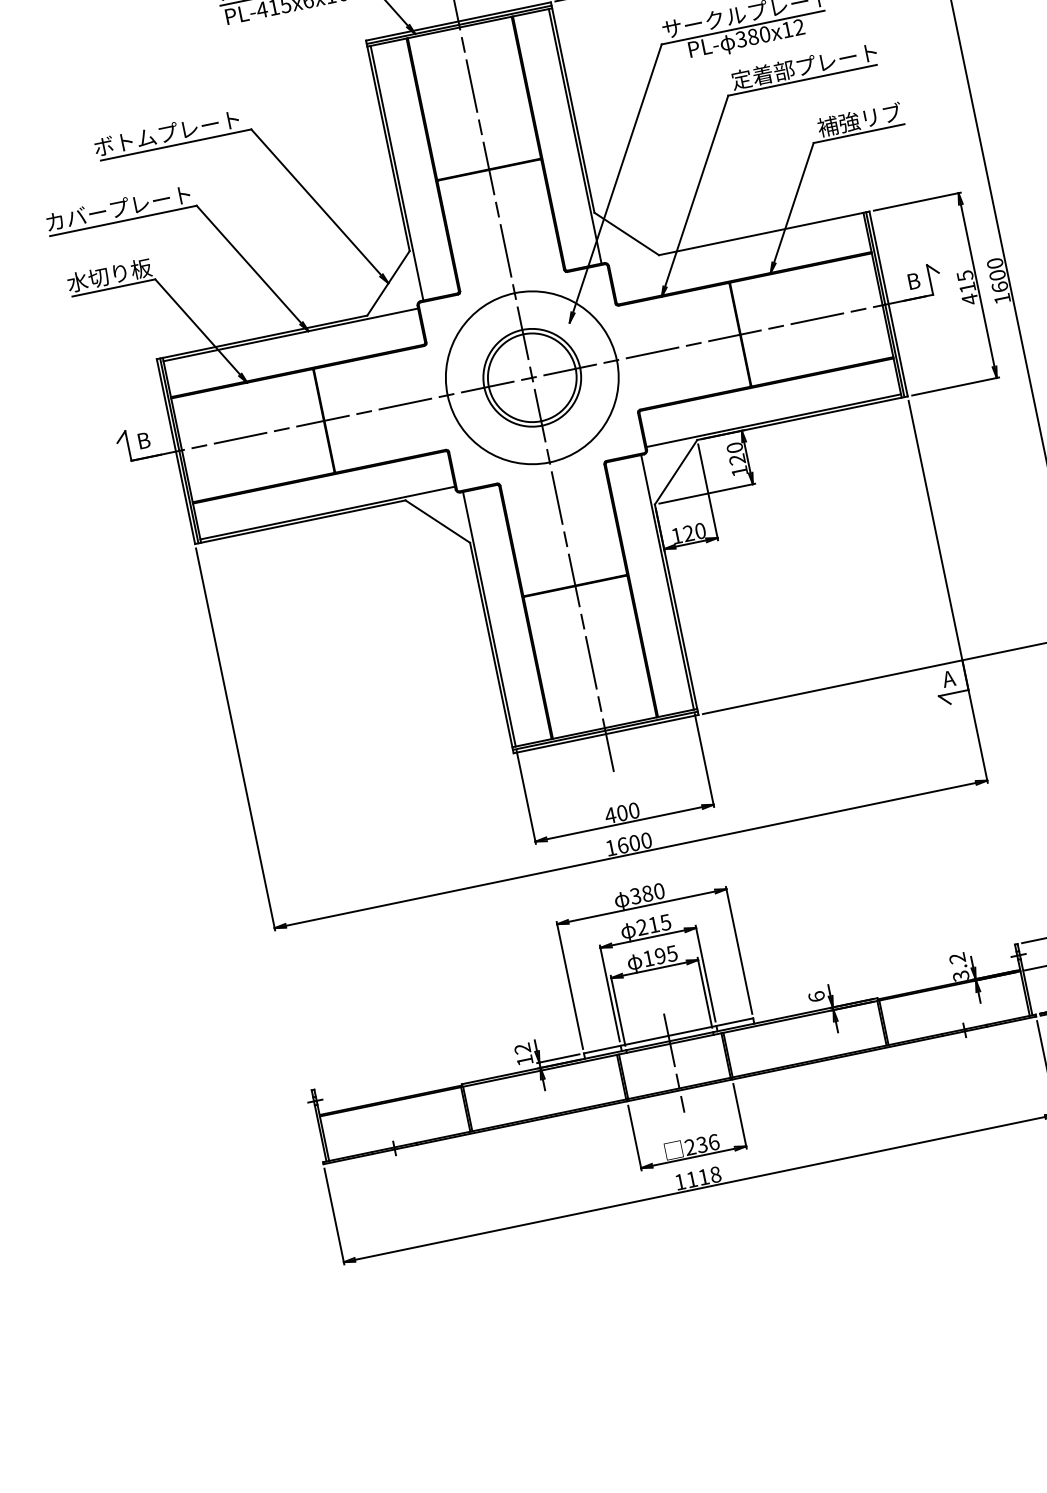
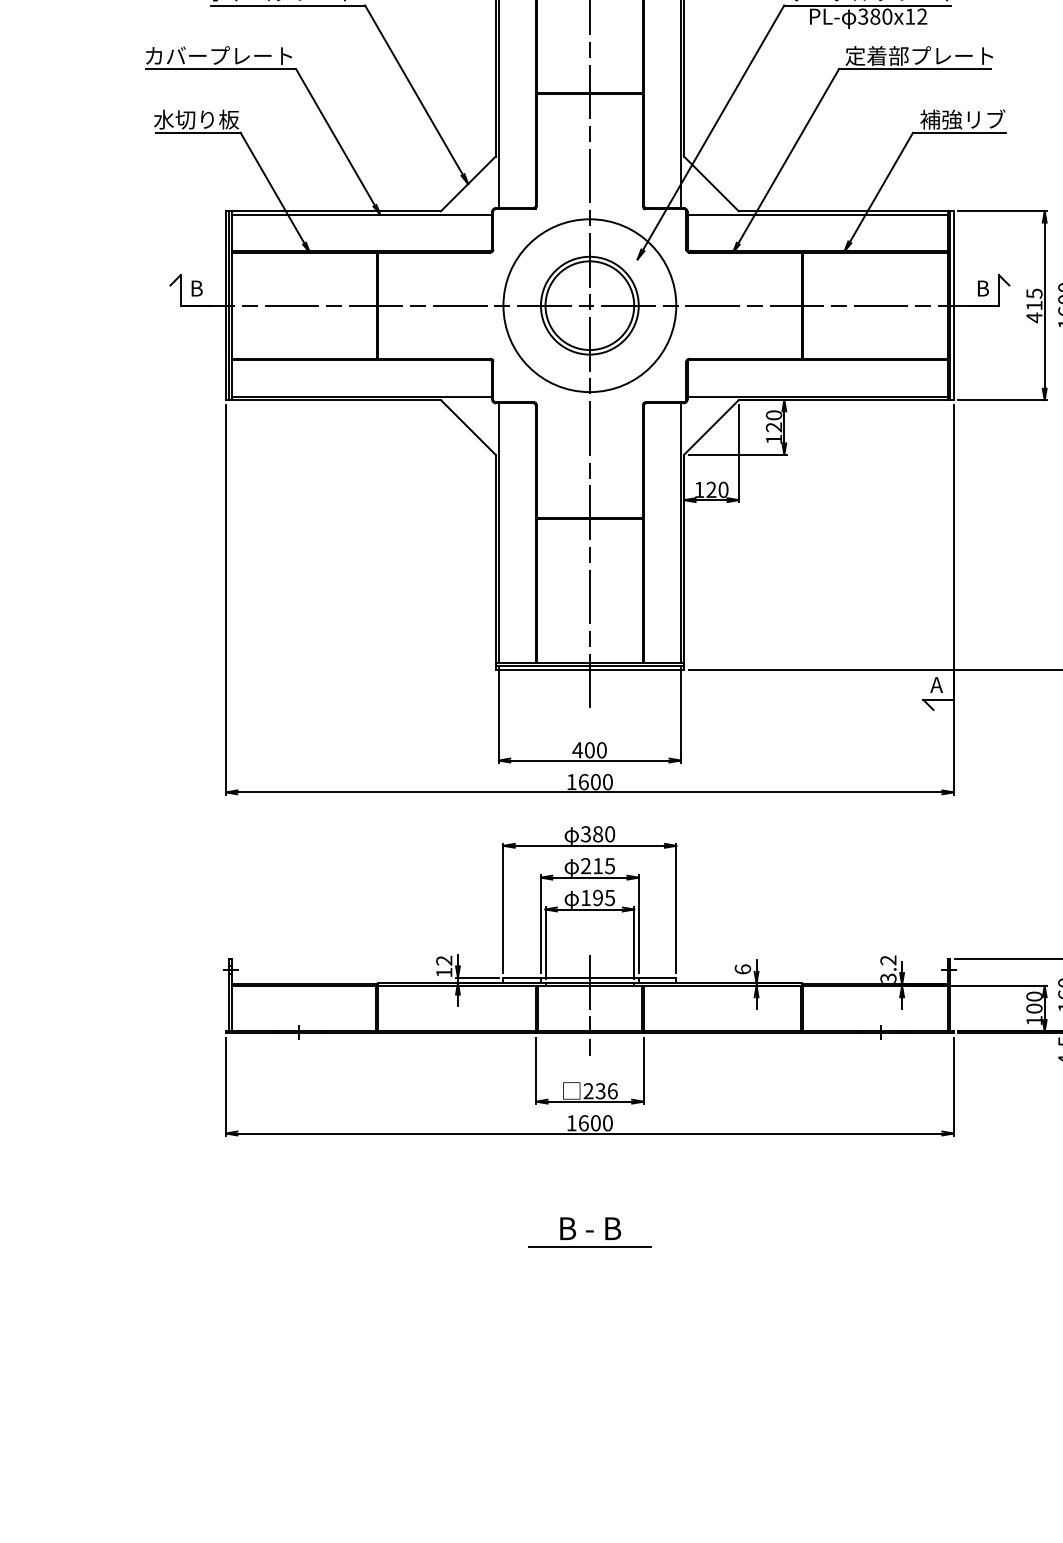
line: (736, 242) -> (817, 214), added
text: (703, 1177) -> (595, 1123), 1118 -> 1600
part: (719, 1285) -> (589, 1232), added

